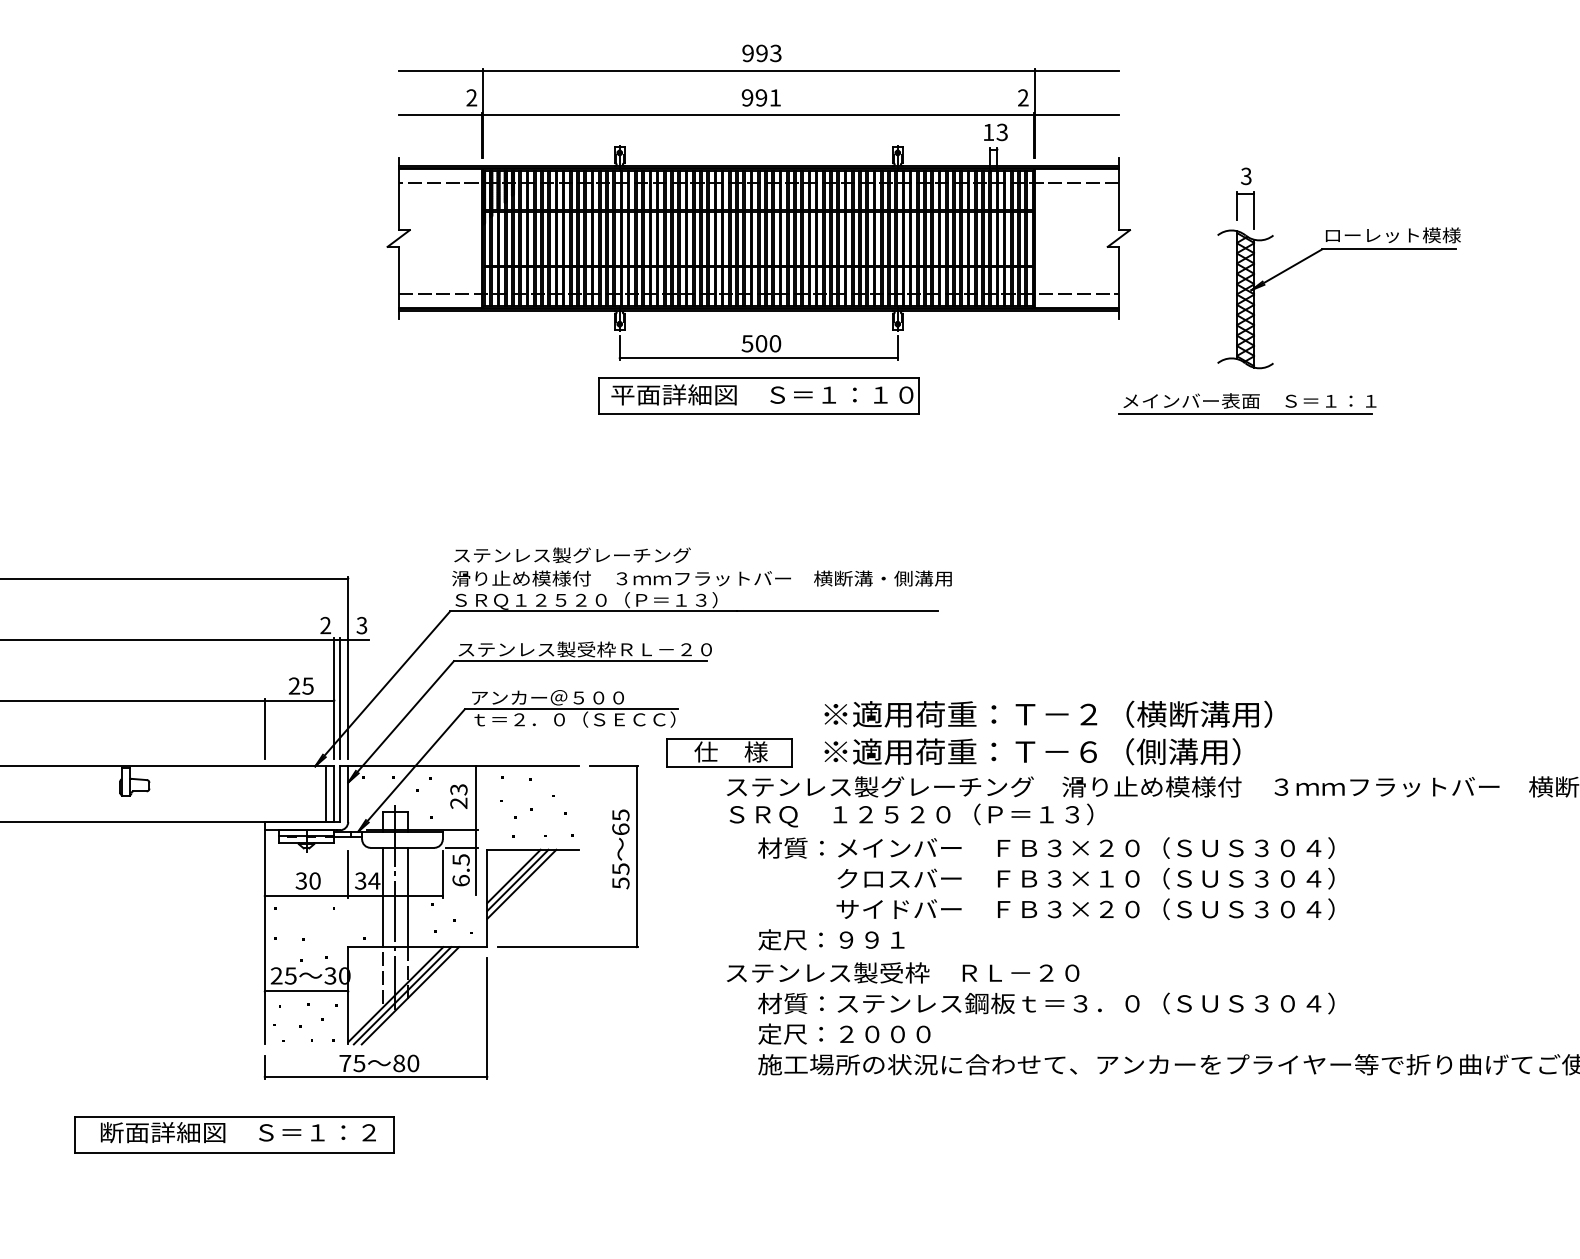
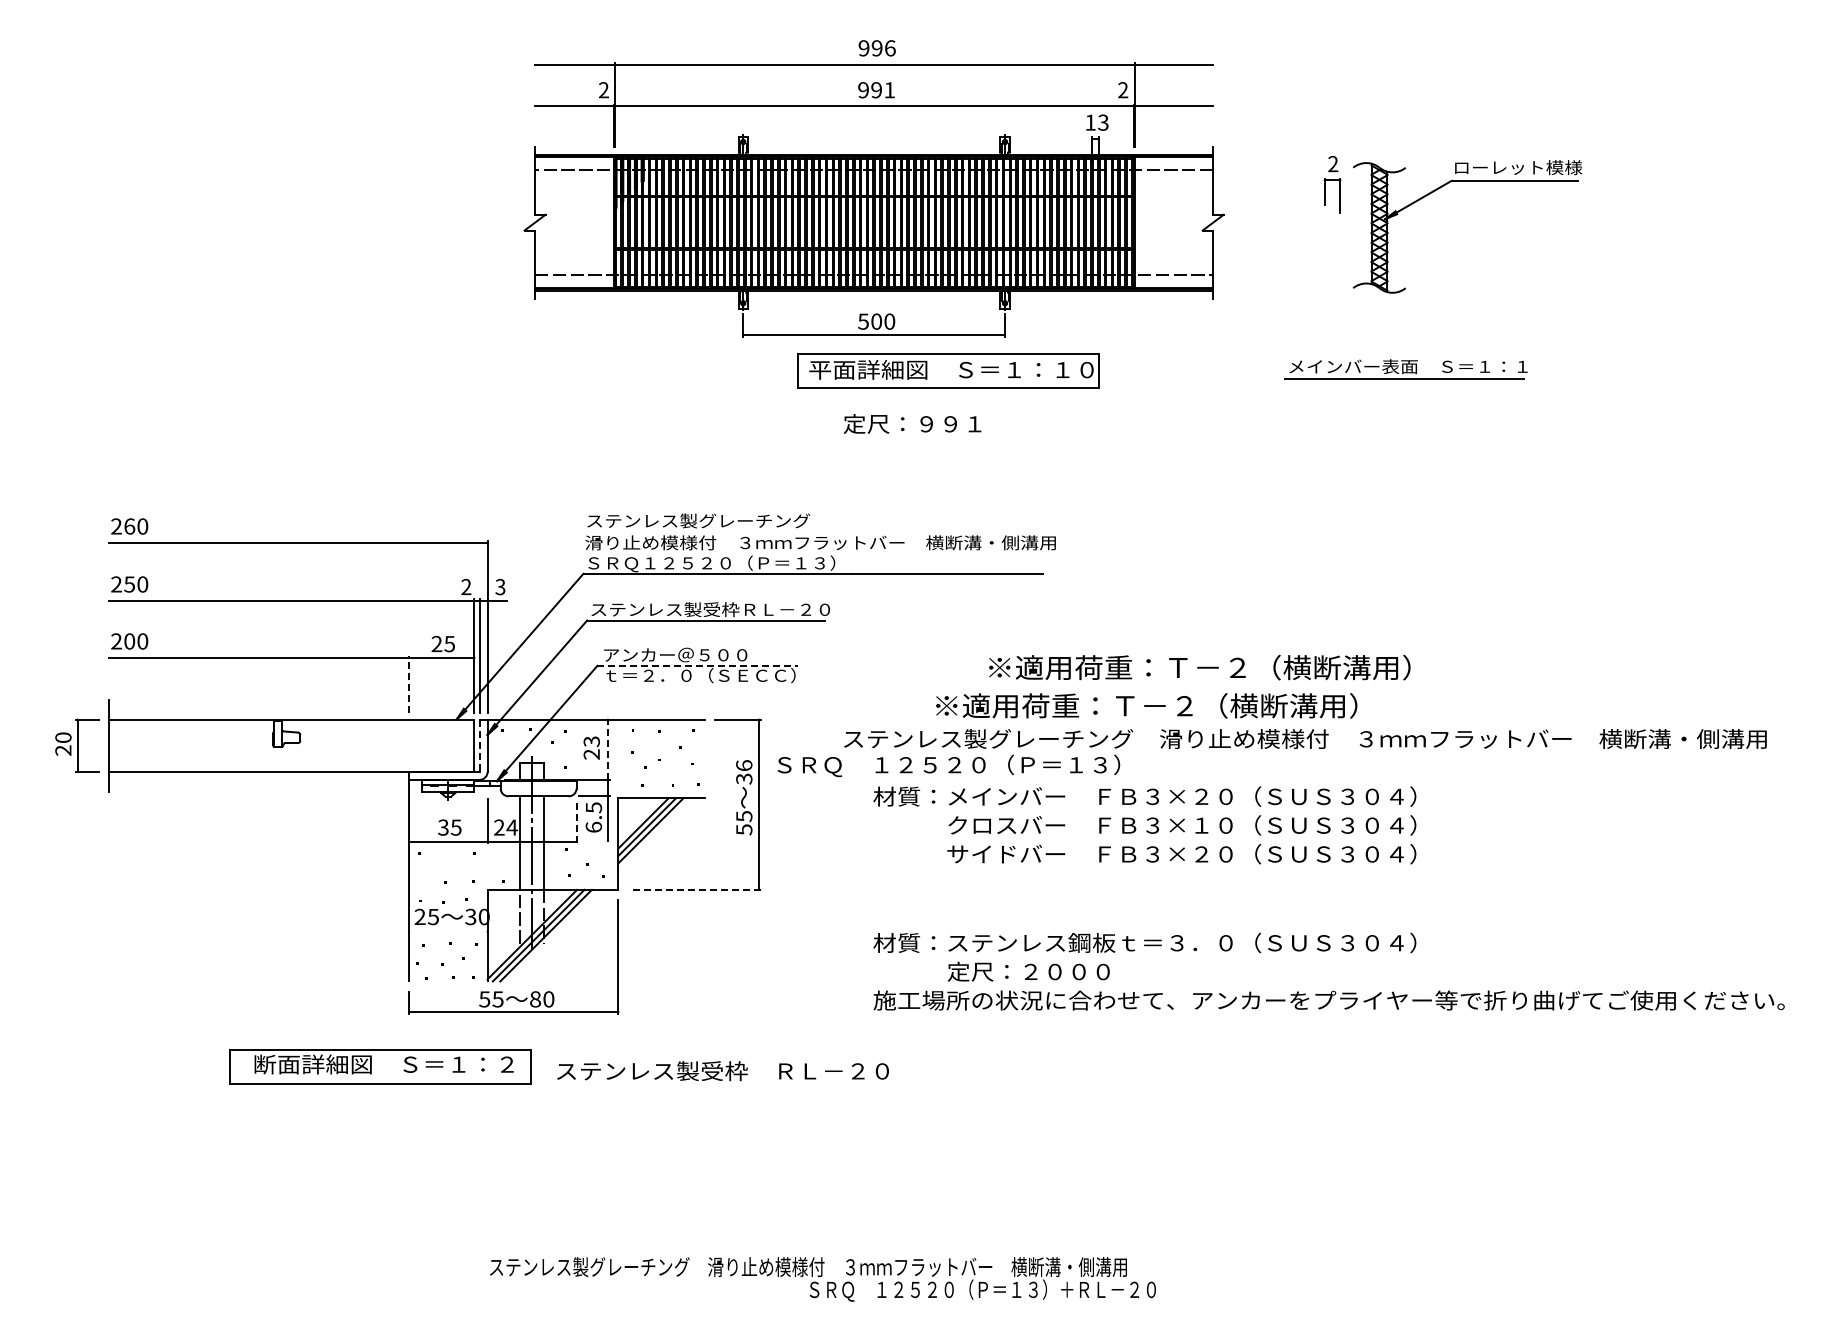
text: (775, 53) -> (889, 48), 993 -> 996
text: (1246, 176) -> (1333, 164), 3 -> 2
part: (1339, 250) -> (1467, 181), moved
part: (759, 395) -> (948, 370), moved
part: (1246, 404) -> (1405, 369), moved
line: (572, 708) -> (698, 665), solid -> dashed
text: (1048, 714) -> (1199, 667), moved
line: (265, 727) -> (409, 683), solid -> dashed
text: (1176, 751) -> (1267, 705), ※適用荷重：Ｔ－６（側溝用） -> ※適用荷重：Ｔ－２（横断溝用）
part: (729, 752) -> (846, 706), removed
line: (325, 793) -> (466, 745), removed
line: (339, 794) -> (479, 746), solid -> dashed
line: (475, 798) -> (607, 749), solid -> dashed
text: (912, 815) -> (949, 765), moved
text: (621, 822) -> (744, 772), 65 -> 36
line: (442, 873) -> (576, 820), solid -> dashed
text: (314, 880) -> (455, 827), 30 -> 35
text: (360, 880) -> (499, 827), 34 -> 24
text: (831, 939) -> (912, 423), moved
line: (568, 946) -> (694, 889), solid -> dashed
text: (902, 973) -> (722, 1071), moved
line: (306, 991) -> (448, 931), removed
text: (844, 1033) -> (1028, 971), moved
text: (344, 1063) -> (484, 999), 75 -> 55

